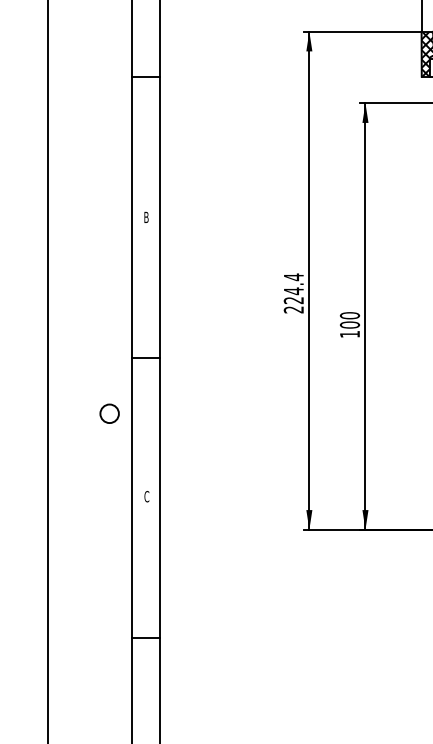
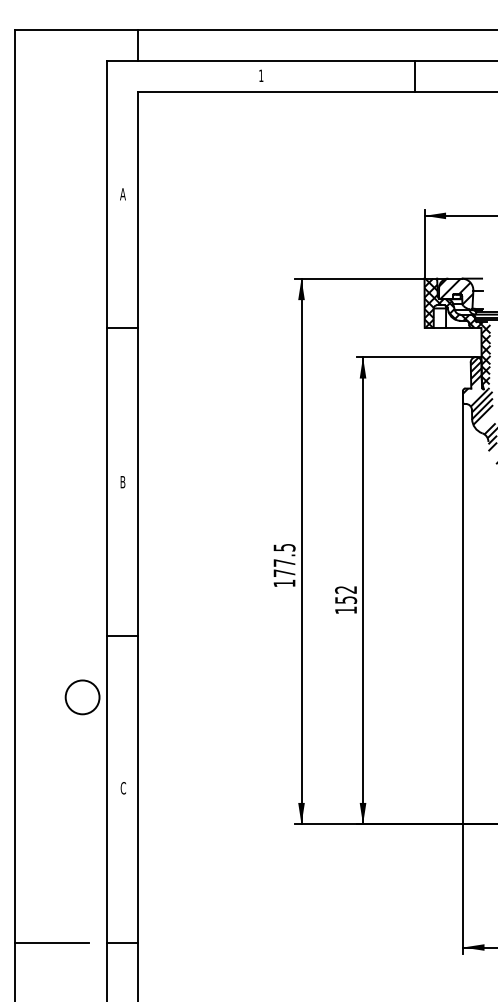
text: (293, 293) -> (284, 565), 224.4 -> 177.5
text: (350, 319) -> (346, 594), 100 -> 152
circle: (109, 413) -> (82, 697), size x1.67
line: (81, 638) -> (51, 943), added

